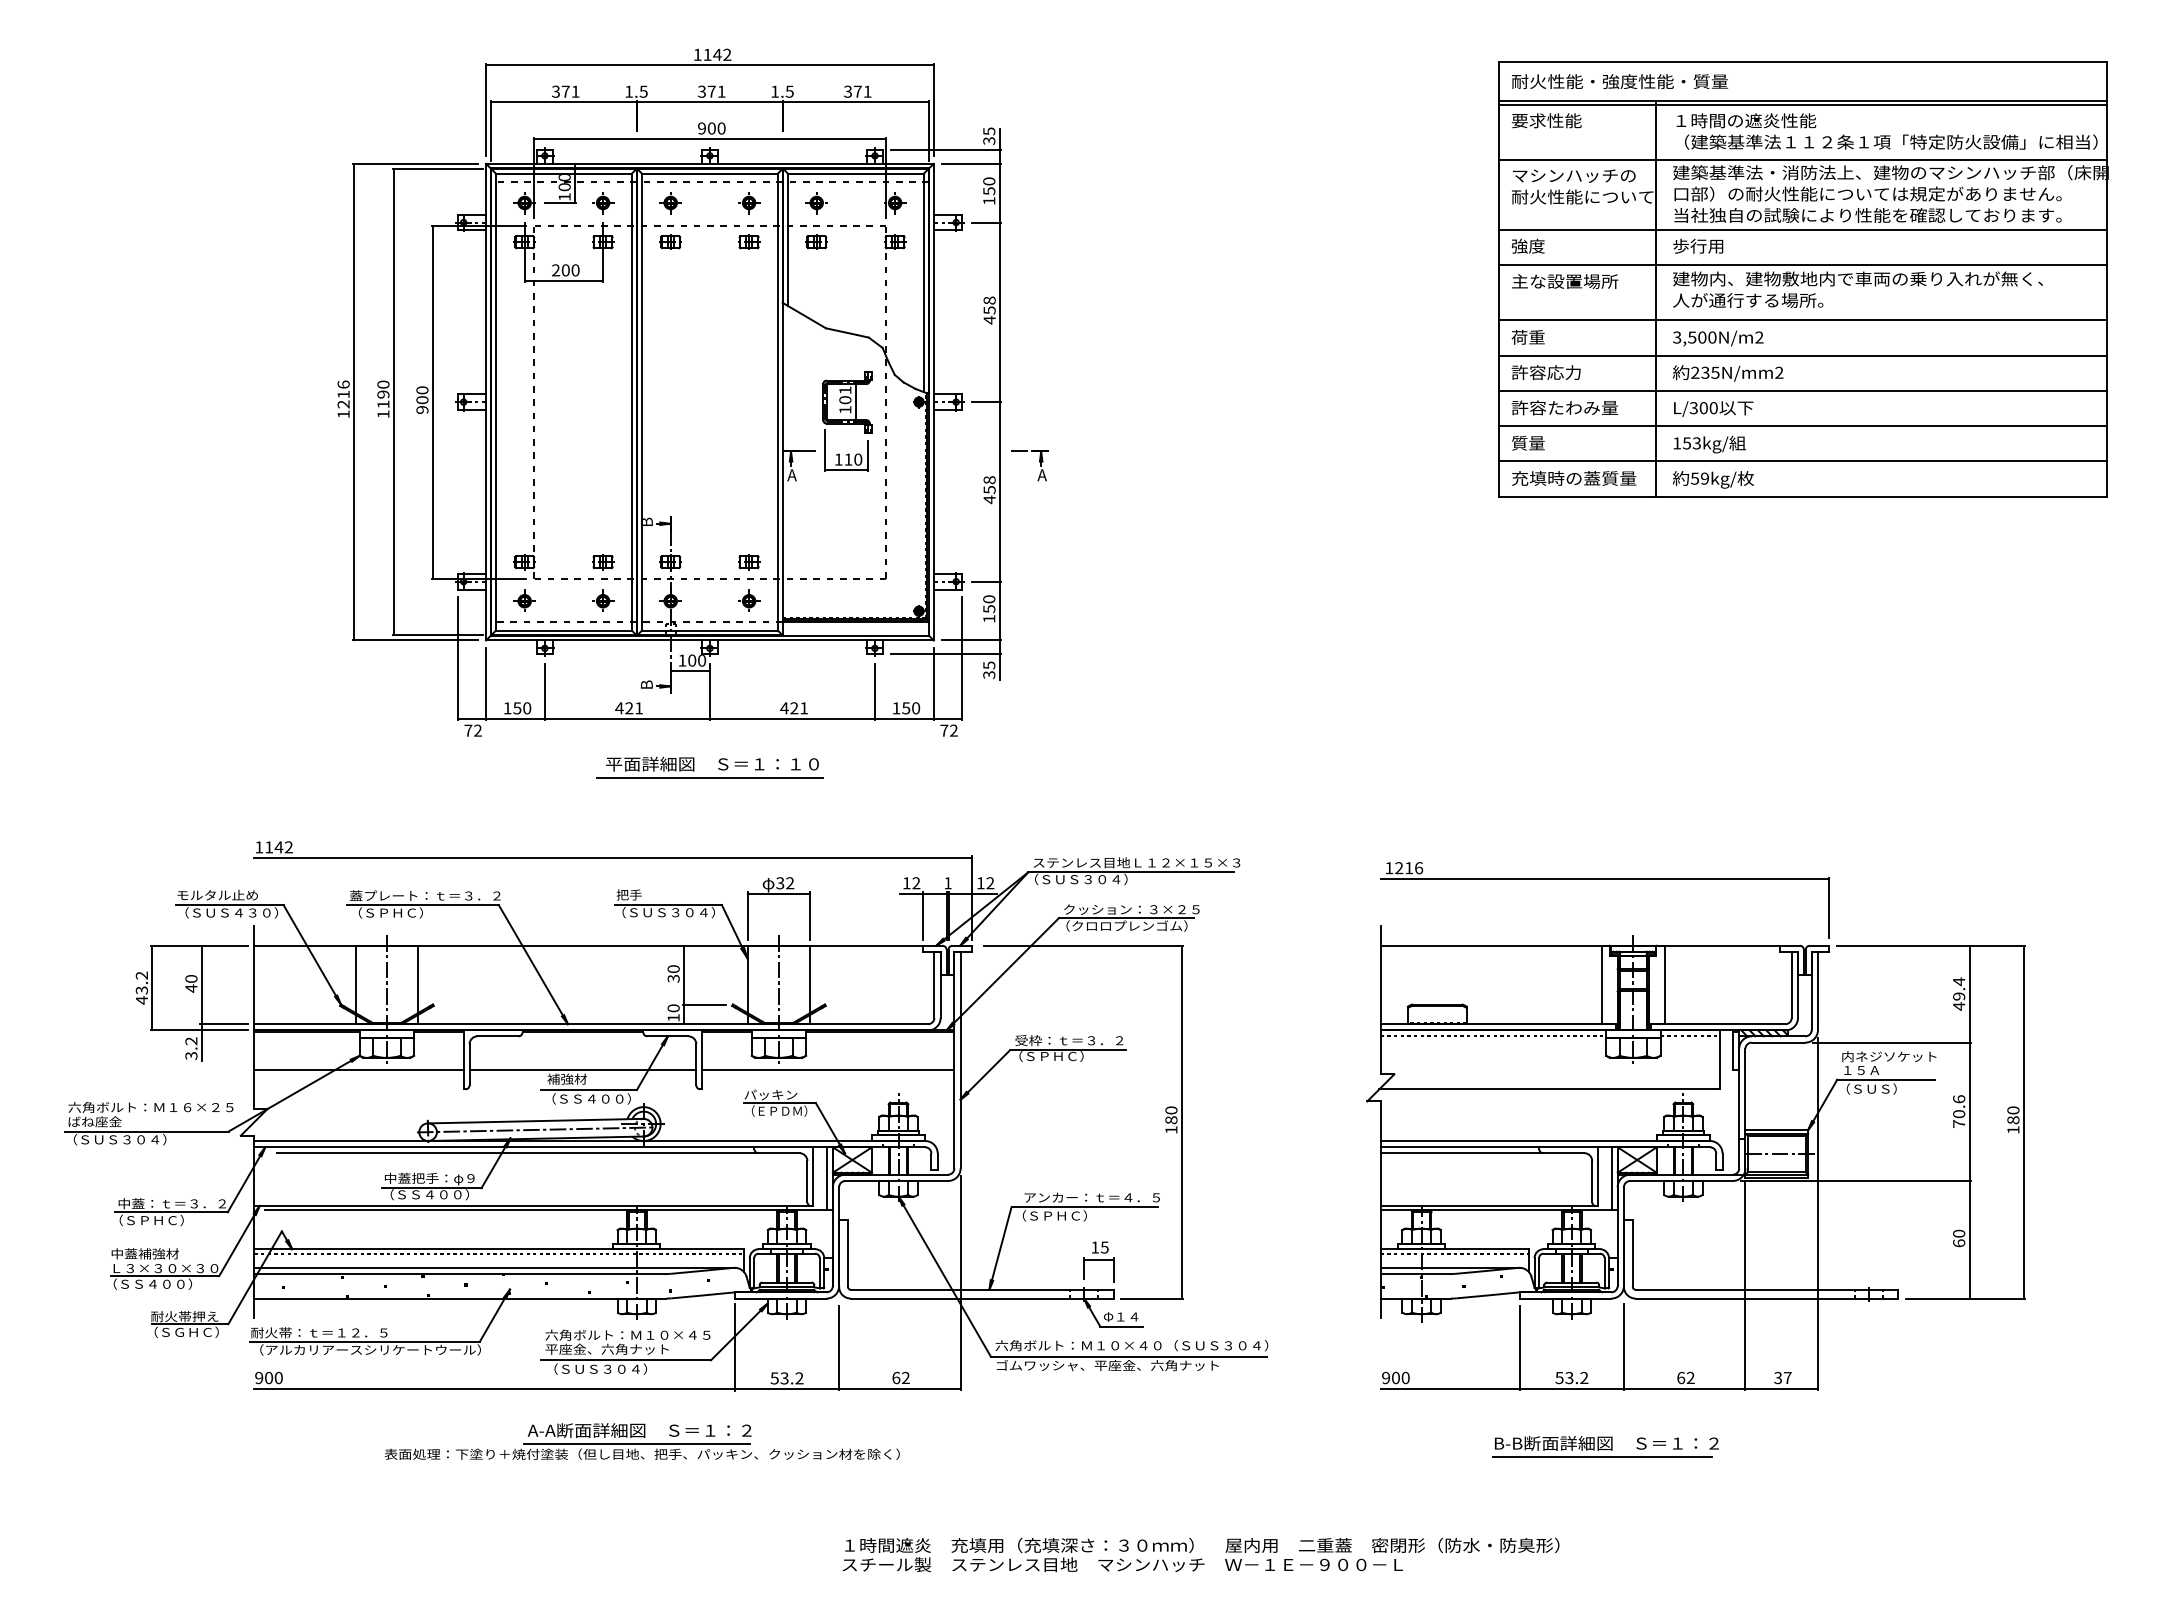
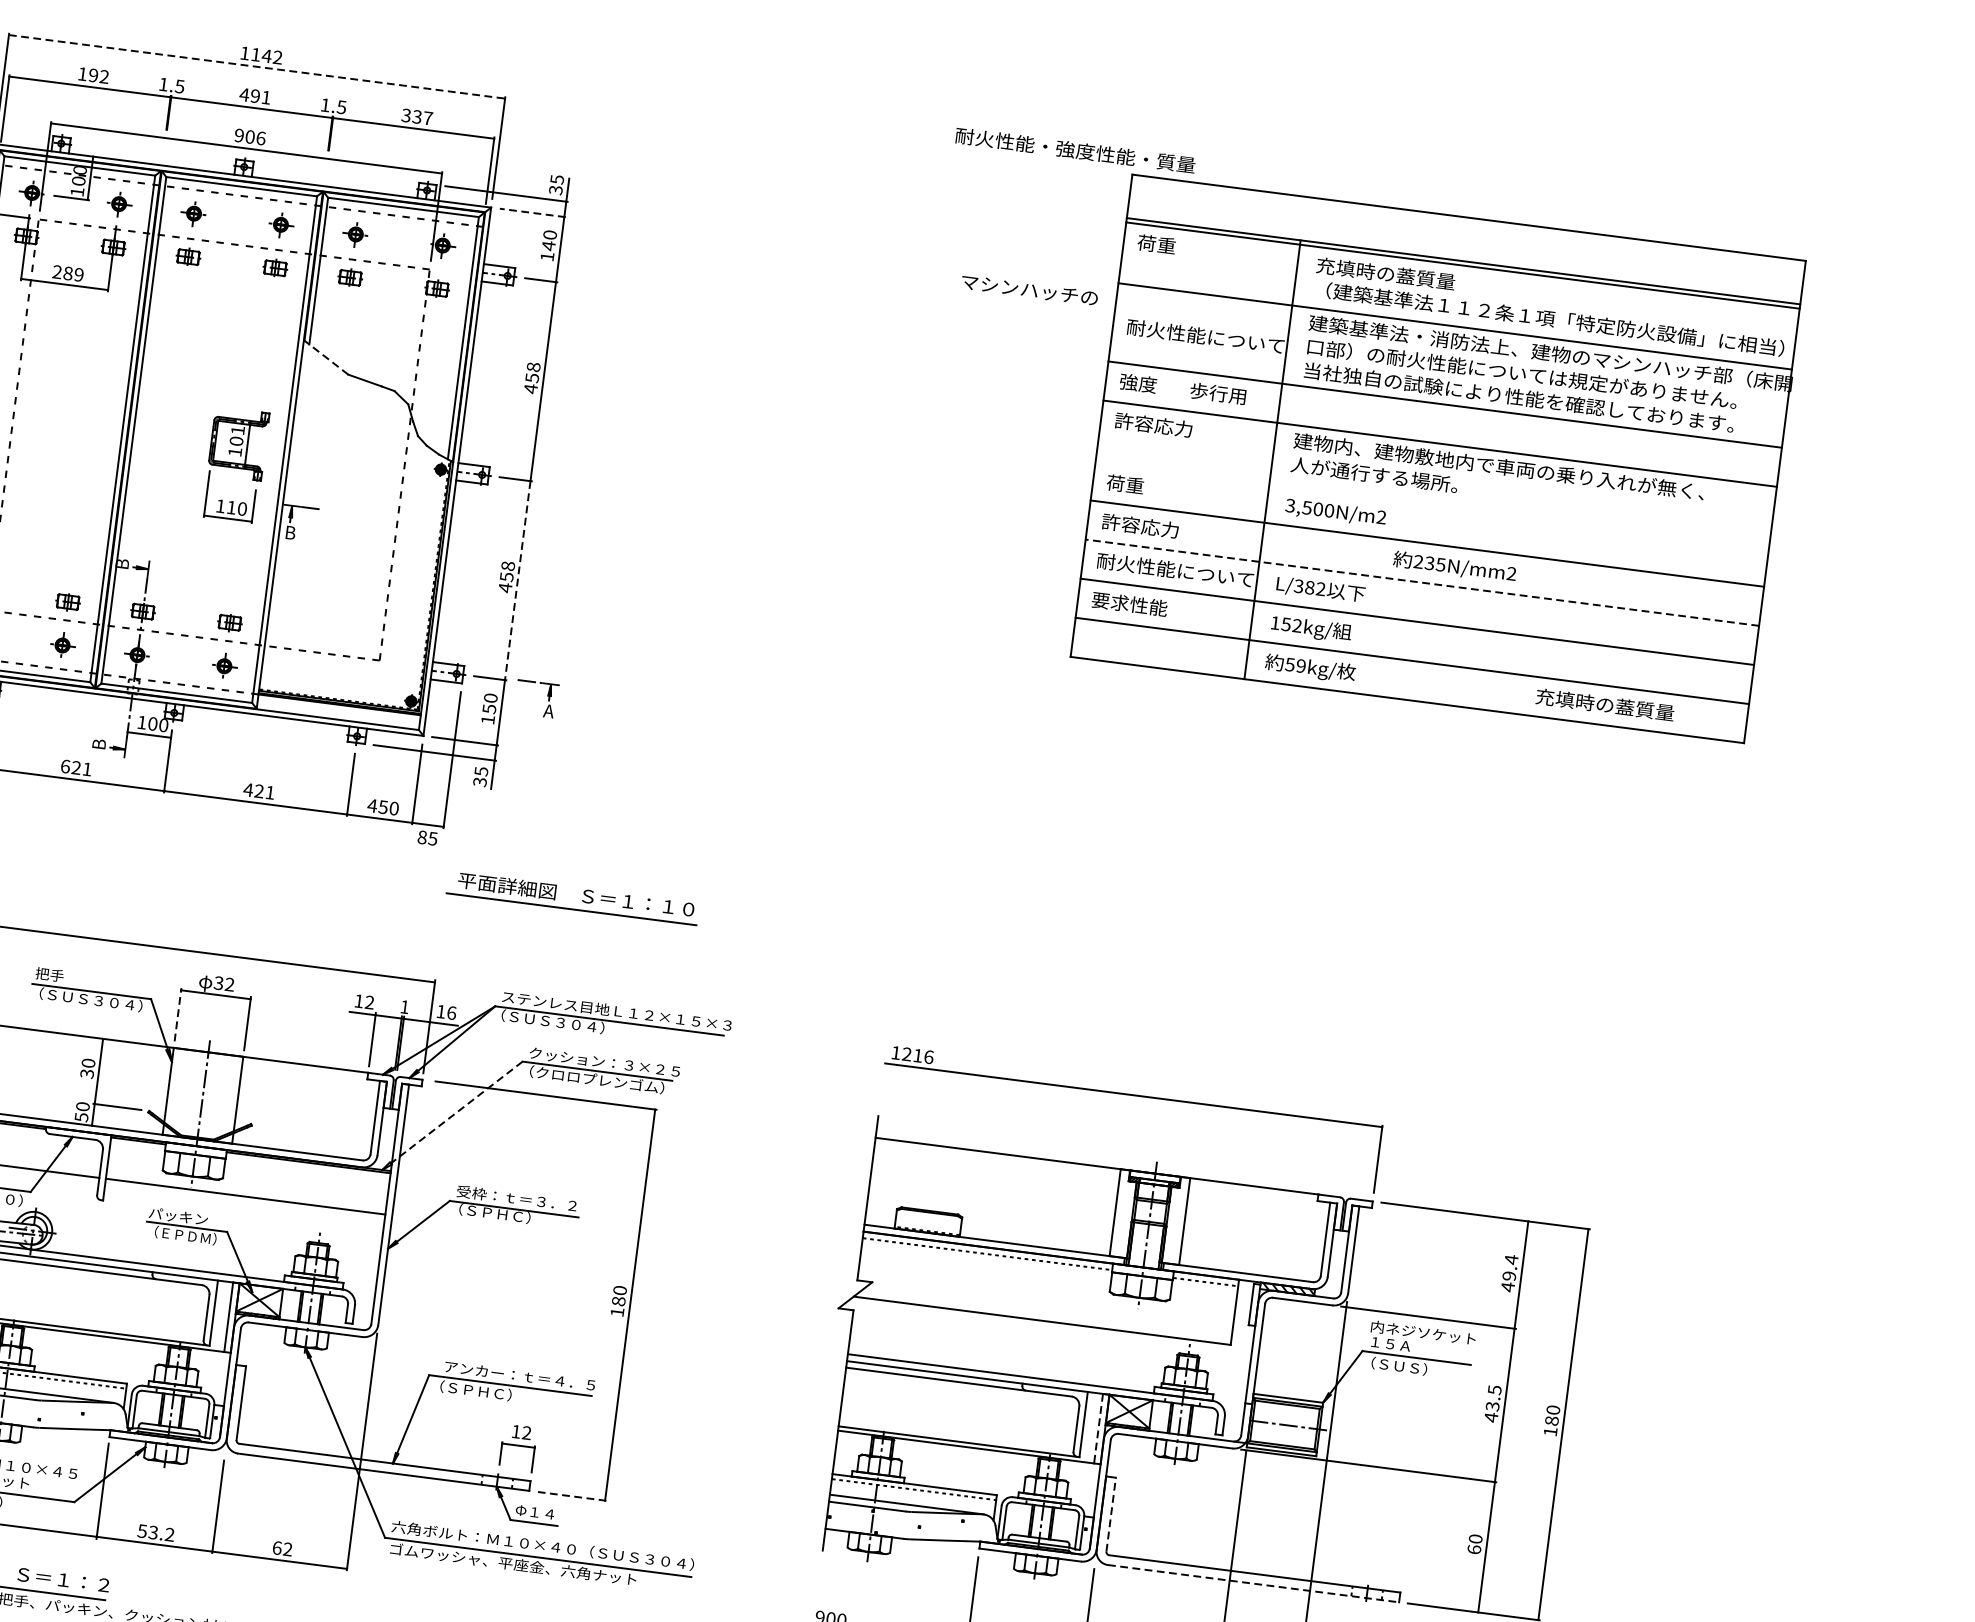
line: (709, 65) -> (256, 66), solid -> dashed
text: (1620, 81) -> (1076, 150), moved
text: (565, 91) -> (93, 75), 371 -> 192
text: (706, 91) -> (249, 95), 371 -> 491
text: (862, 91) -> (422, 117), 371 -> 337
text: (1546, 120) -> (1176, 246), 要求性能 -> 荷重
text: (1744, 120) -> (1395, 274), １時間の遮炎性能 -> 充填時の蓋質量
text: (721, 128) -> (260, 138), 900 -> 906
line: (971, 163) -> (533, 212), solid -> dashed
text: (1574, 175) -> (1030, 289), moved
text: (989, 190) -> (549, 245), 150 -> 140
text: (1698, 245) -> (1218, 392), moved
text: (570, 270) -> (73, 274), 200 -> 289
text: (1564, 281) -> (1173, 427), 主な設置場所 -> 許容応力
line: (803, 315) -> (325, 357), solid -> dashed
line: (1802, 320) -> (1431, 504), removed
text: (1728, 373) -> (1455, 567), moved
line: (1803, 390) -> (1422, 582), solid -> dashed
text: (1581, 407) -> (1174, 569), 許容たわみ量 -> 耐火性能について
text: (1708, 408) -> (1315, 588), L/300 -> L/382
part: (847, 421) -> (235, 465), moved
text: (1545, 442) -> (1129, 603), 質量 -> 要求性能
text: (1696, 443) -> (1296, 625), 153kg/ -> 152kg/
part: (1039, 462) -> (547, 696), moved
text: (792, 475) -> (290, 533), A -> B
text: (1574, 478) -> (1605, 704), moved
line: (999, 491) -> (517, 580), solid -> dashed
text: (619, 708) -> (65, 766), 421 -> 621
text: (896, 708) -> (372, 806), 150 -> 450
text: (948, 730) -> (427, 837), 72 -> 85
part: (718, 768) -> (582, 900), moved
text: (990, 883) -> (451, 1013), 12 -> 16
line: (747, 915) -> (177, 1014), solid -> dashed
line: (1002, 974) -> (452, 1115), solid -> dashed
text: (673, 1017) -> (81, 1116), 10 -> 50
text: (1959, 1111) -> (1493, 1403), 70.6 -> 43.5
line: (1611, 1179) -> (1098, 1429), solid -> dashed
text: (1104, 1247) -> (526, 1432), 15 -> 12
line: (1632, 1253) -> (1110, 1514), solid -> dashed
line: (1152, 1298) -> (572, 1496), solid -> dashed
line: (1767, 1298) -> (1254, 1583), solid -> dashed

